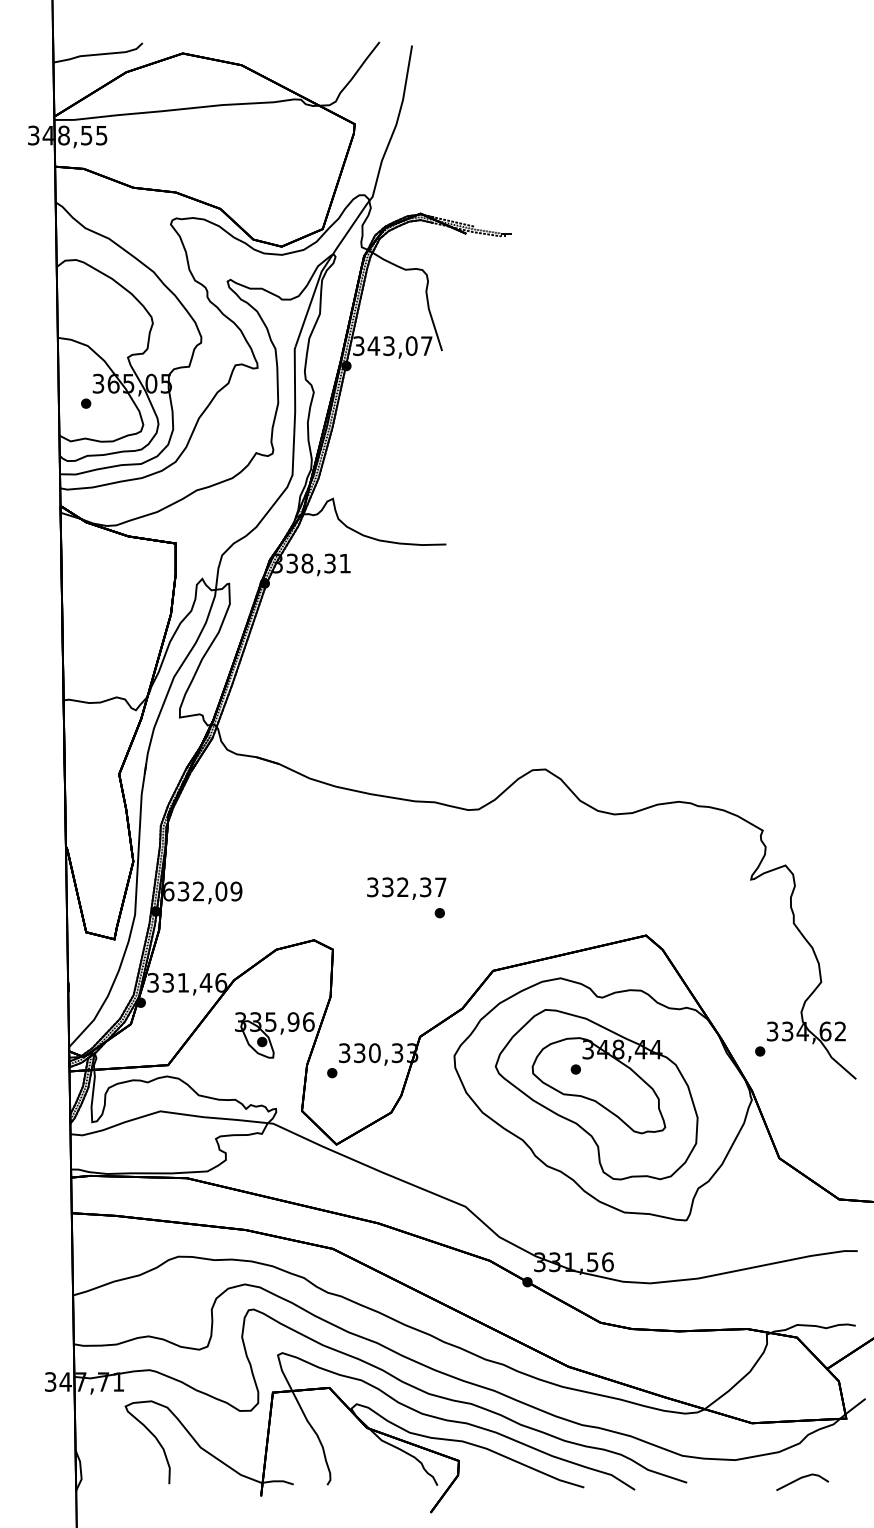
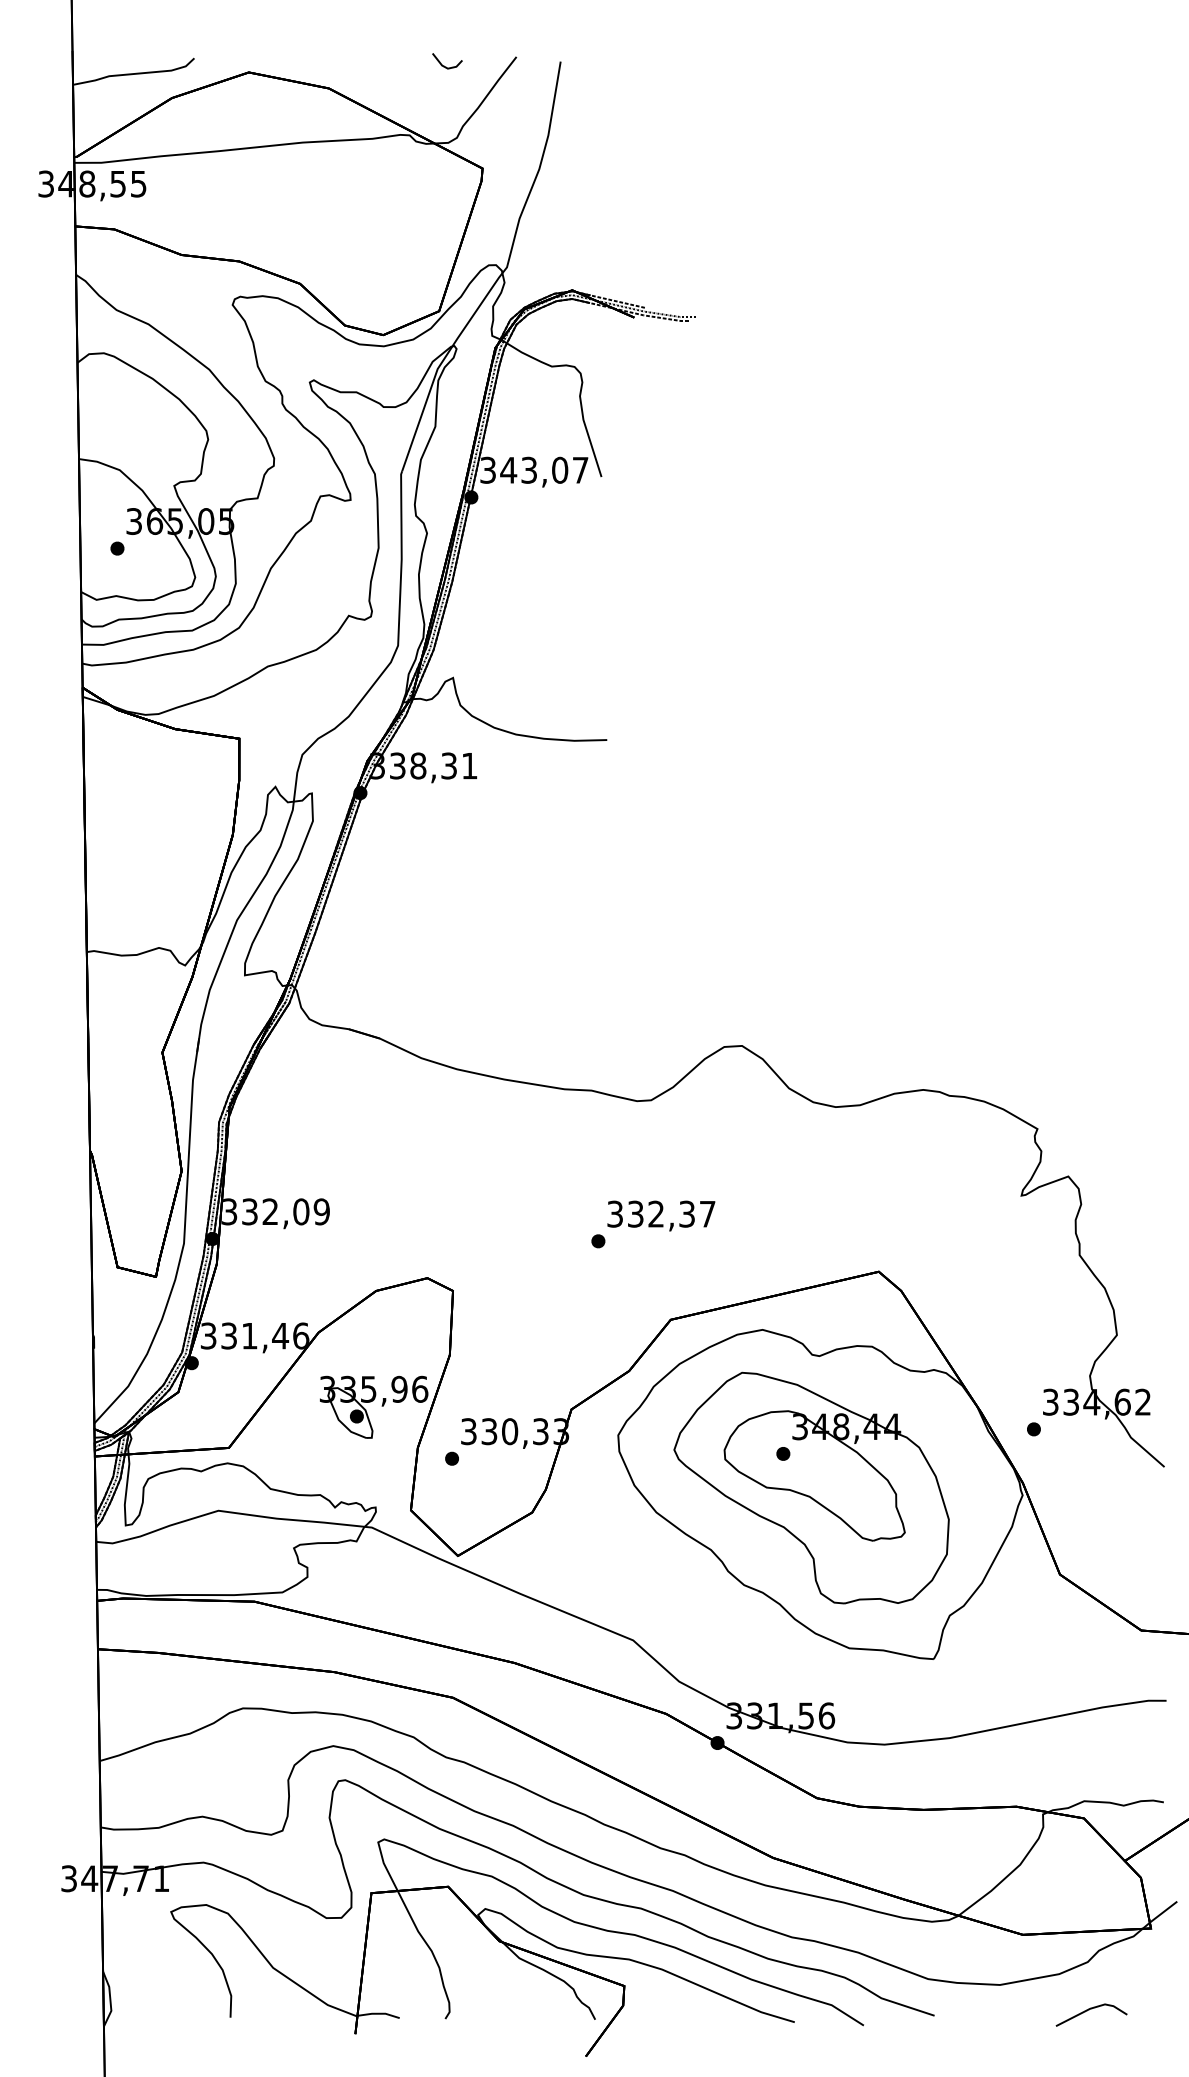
line: (326, 48) -> (444, 65), added
text: (406, 888) -> (661, 1215), moved
text: (168, 891) -> (229, 1211), 632,09 -> 332,09

